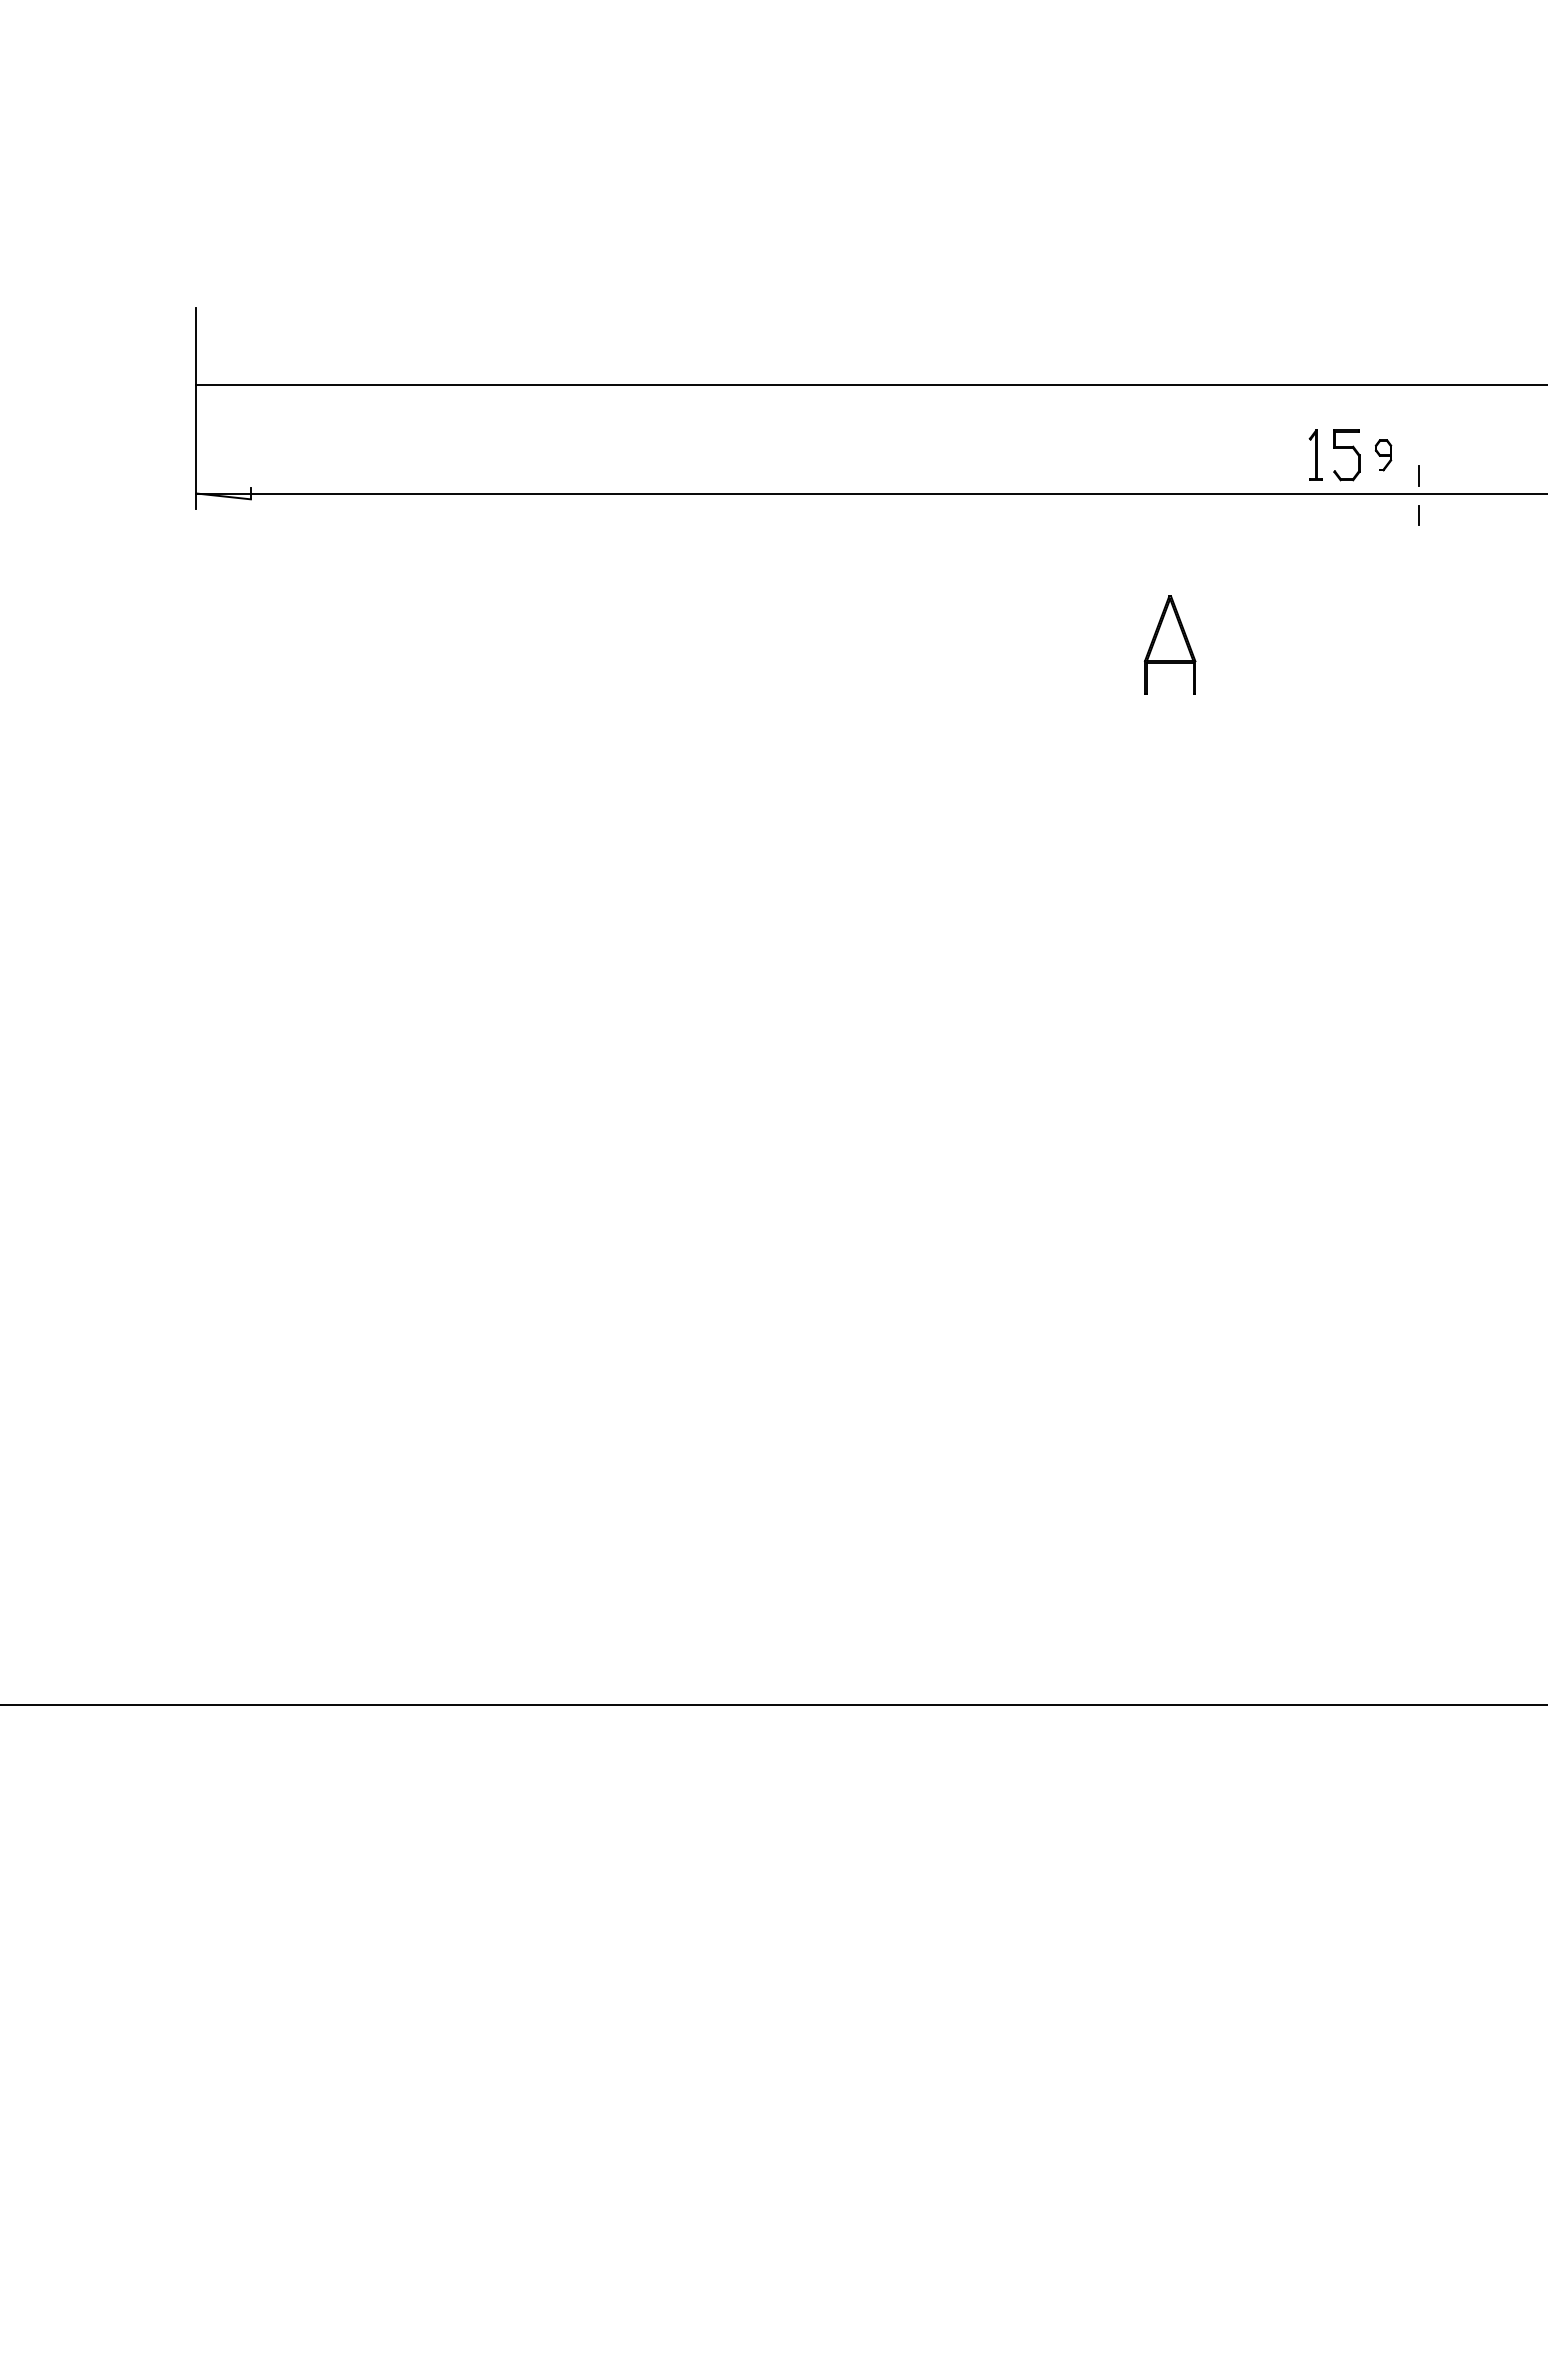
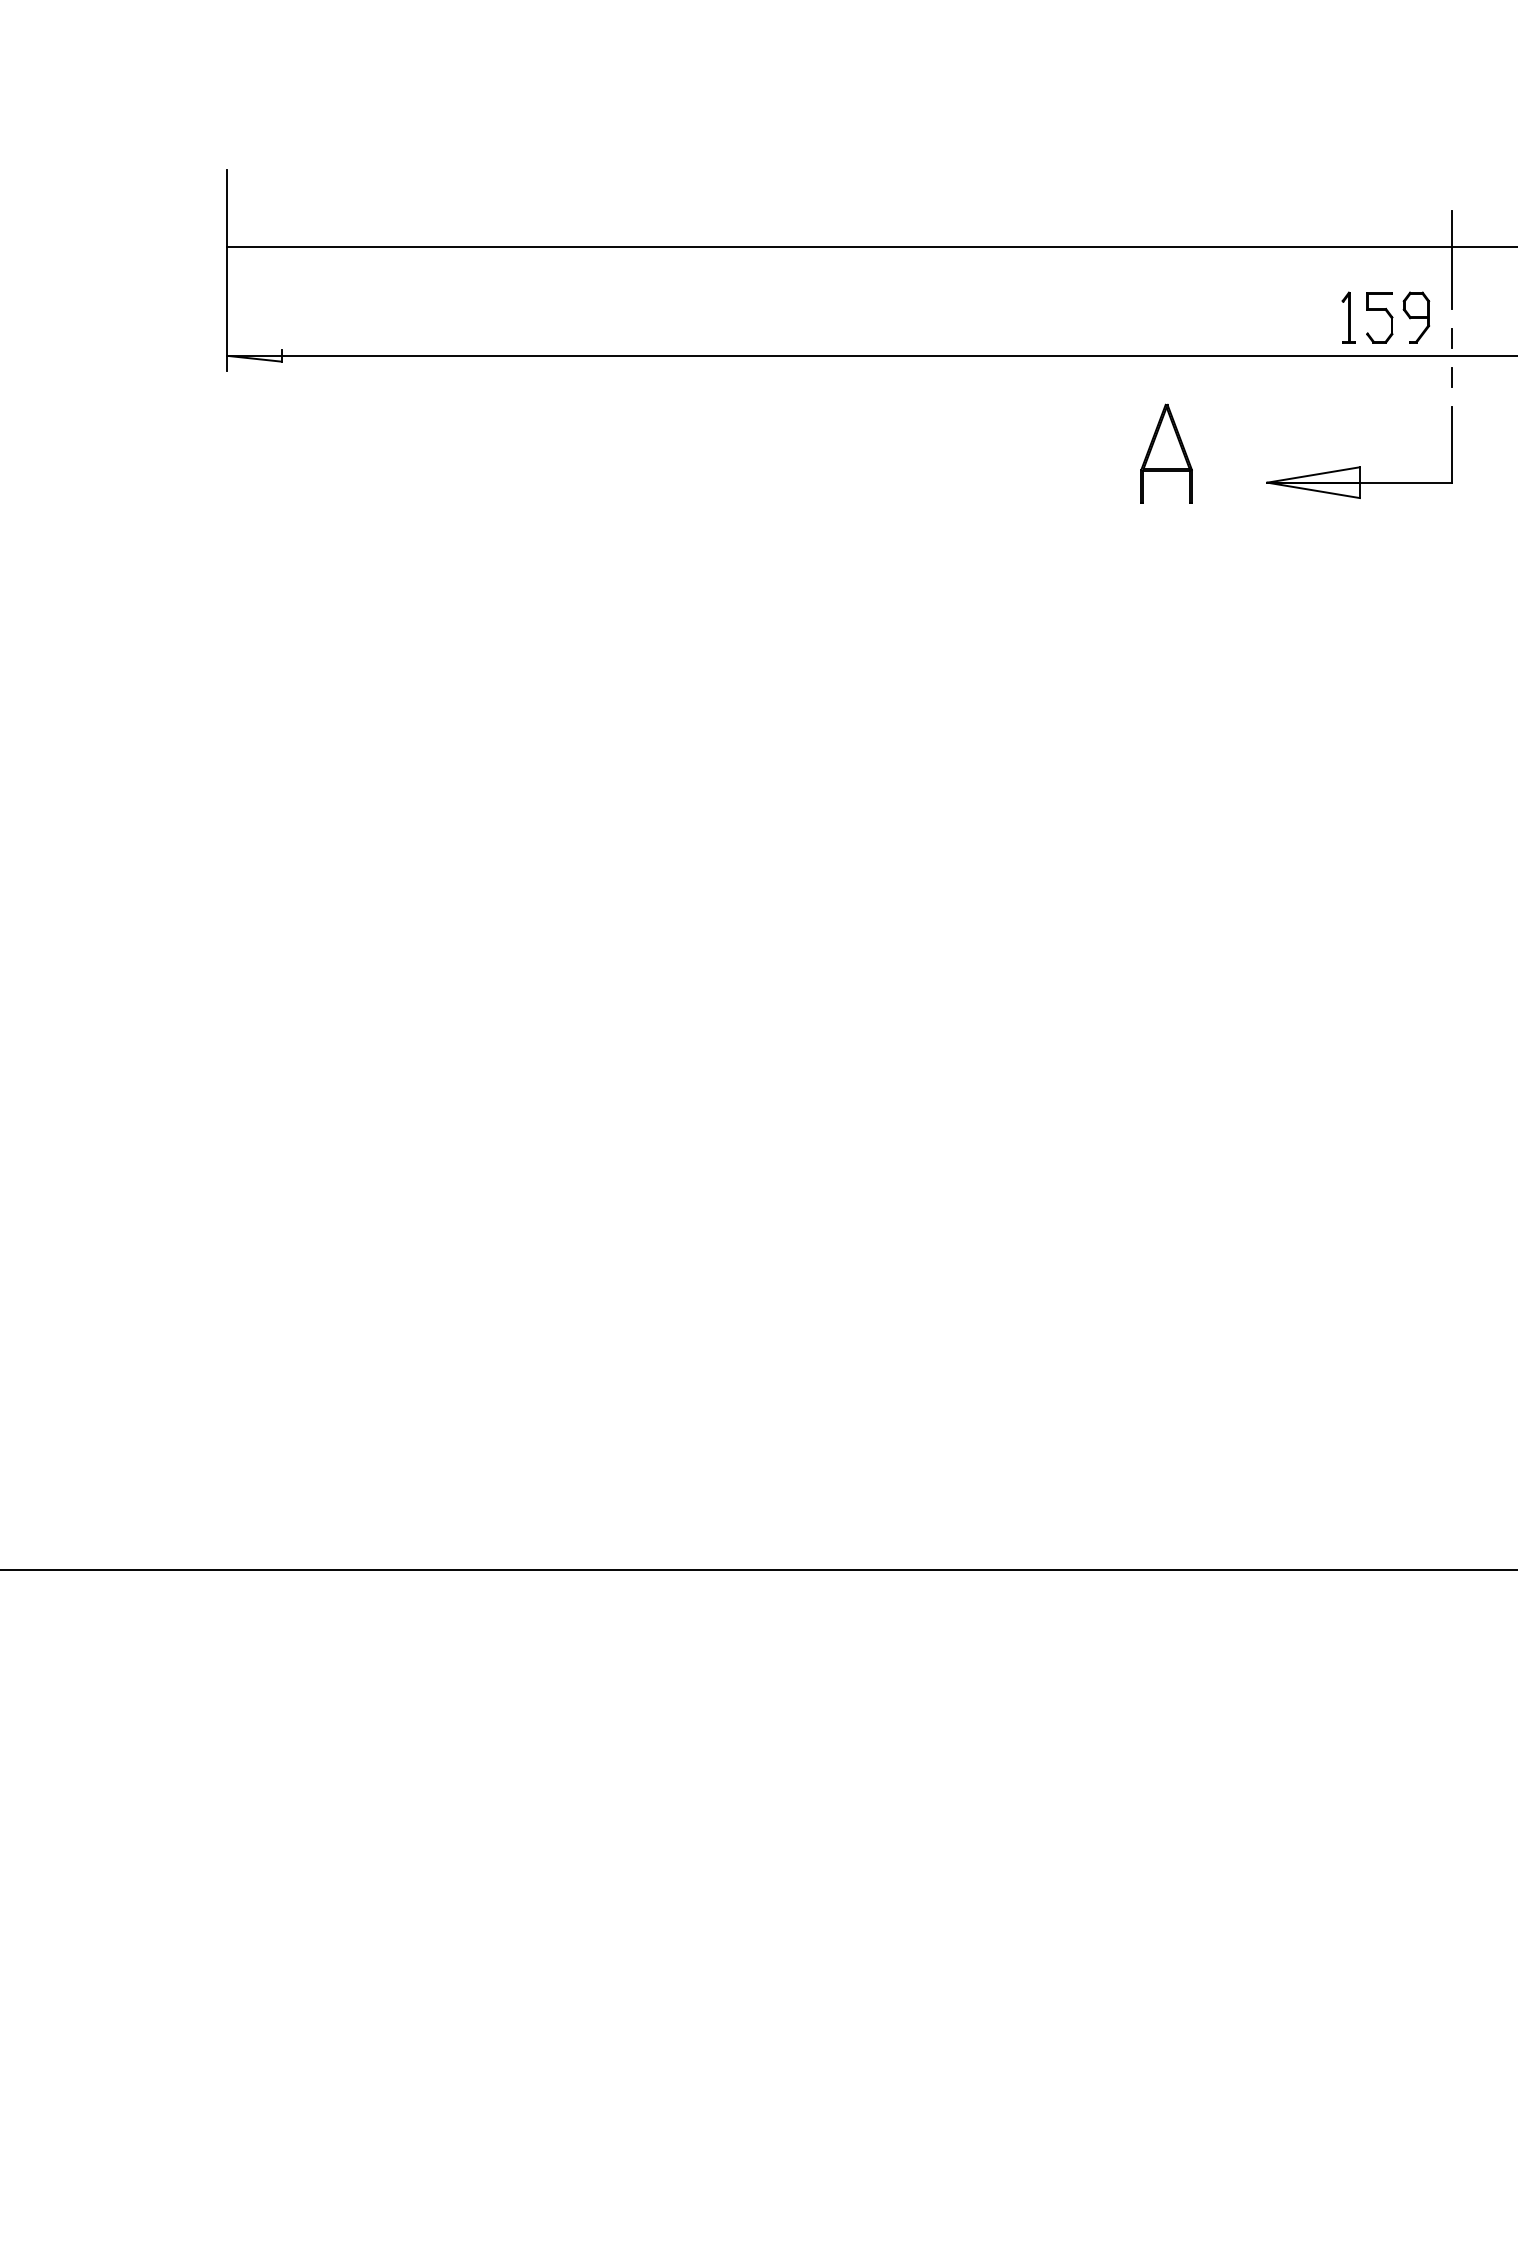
line: (1419, 397) -> (1452, 259), added
part: (1383, 455) -> (1416, 317), size x1.67
part: (1326, 603) -> (1359, 466), added
part: (1169, 644) -> (1165, 453), moved

